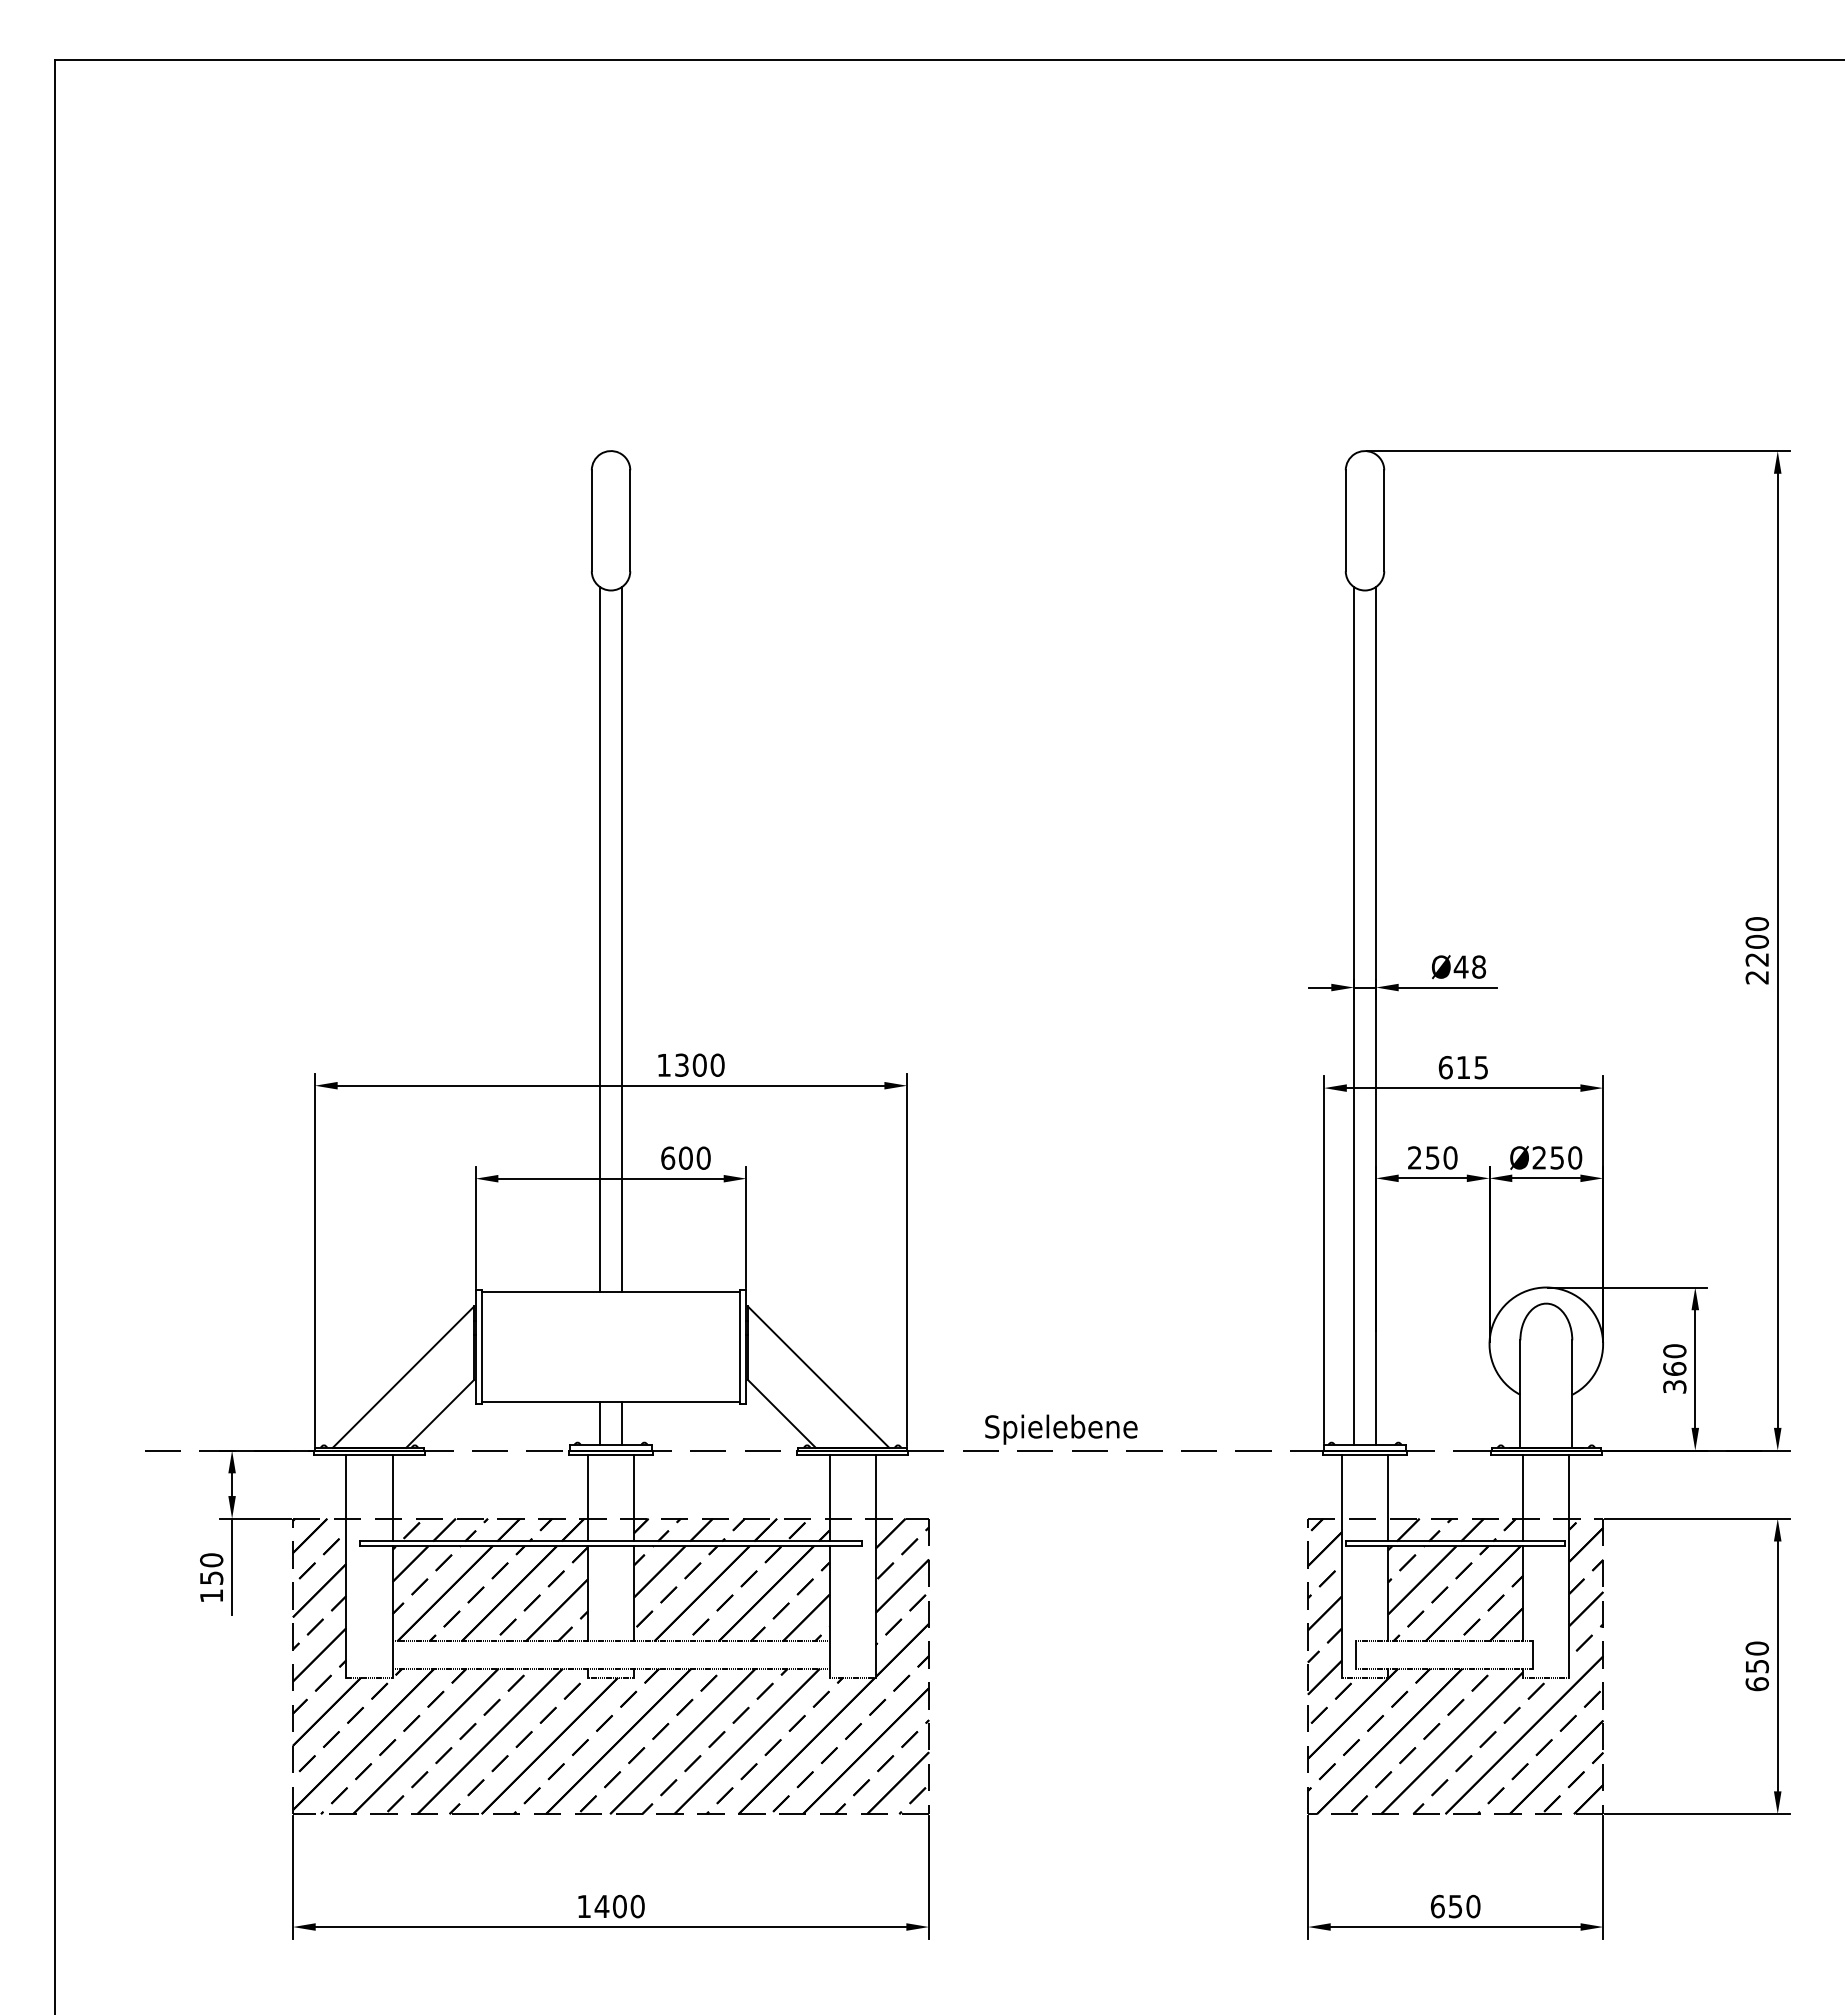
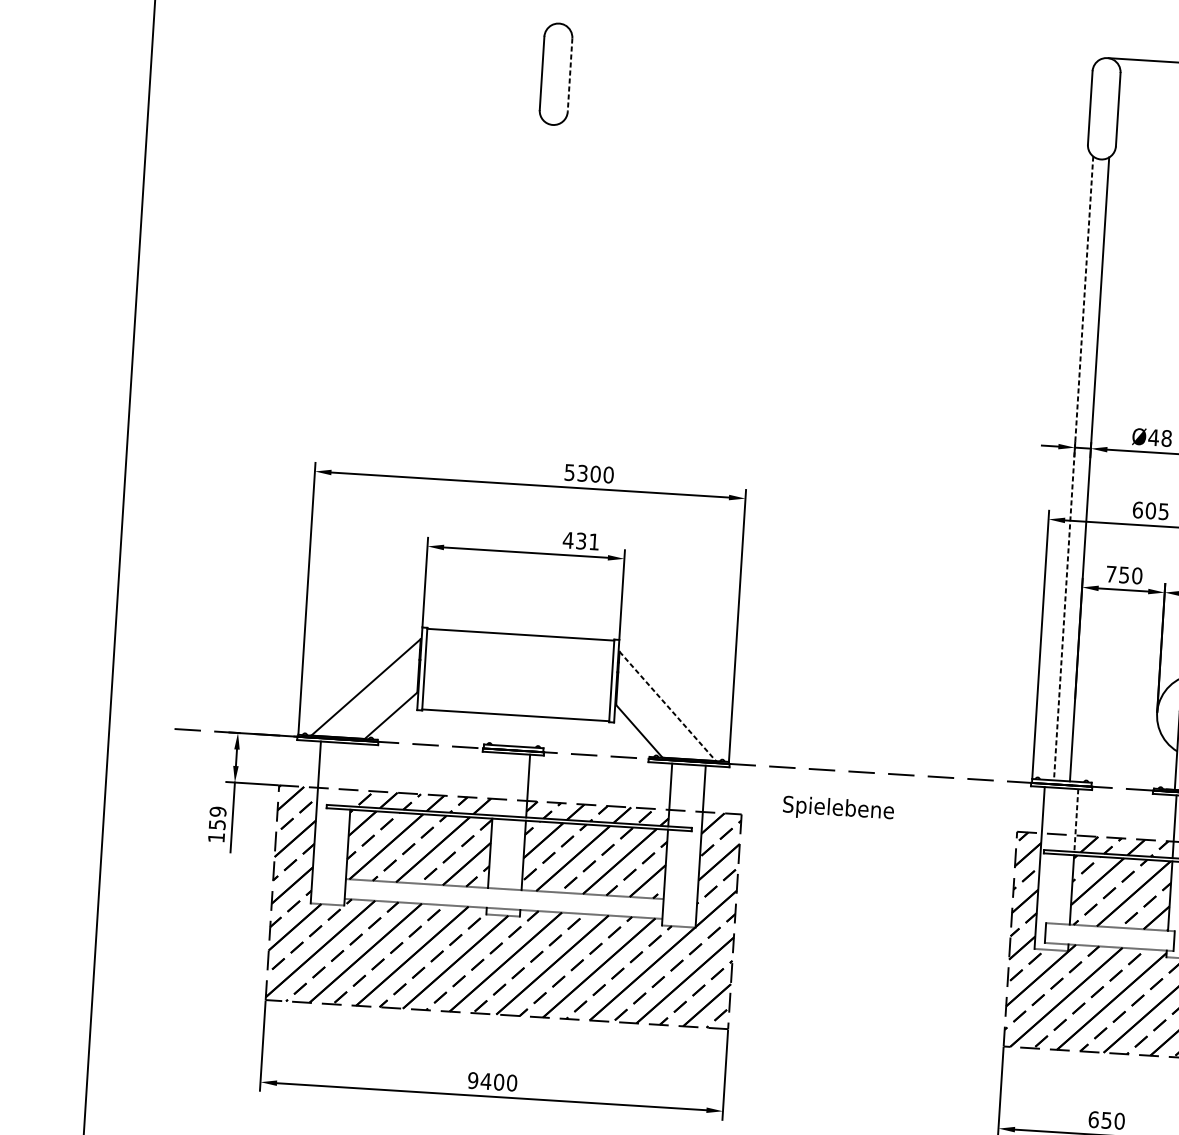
line: (630, 521) -> (570, 75), solid -> dashed
line: (600, 939) -> (529, 378), removed
line: (622, 939) -> (545, 379), removed
line: (1354, 1016) -> (1073, 468), solid -> dashed
text: (663, 1065) -> (569, 472), 1300 -> 5300
text: (1463, 1067) -> (1150, 510), 615 -> 605
text: (685, 1157) -> (581, 540), 600 -> 431
text: (1414, 1157) -> (1111, 573), 250 -> 750
line: (818, 1377) -> (667, 706), solid -> dashed
line: (600, 1423) -> (507, 730), removed
line: (622, 1423) -> (523, 731), removed
text: (1061, 1429) -> (838, 809), moved
line: (392, 1498) -> (352, 775), removed
line: (587, 1498) -> (494, 784), removed
line: (1388, 1498) -> (1076, 820), solid -> dashed
text: (211, 1560) -> (218, 811), 150 -> 159
text: (584, 1906) -> (473, 1080), 1400 -> 9400

